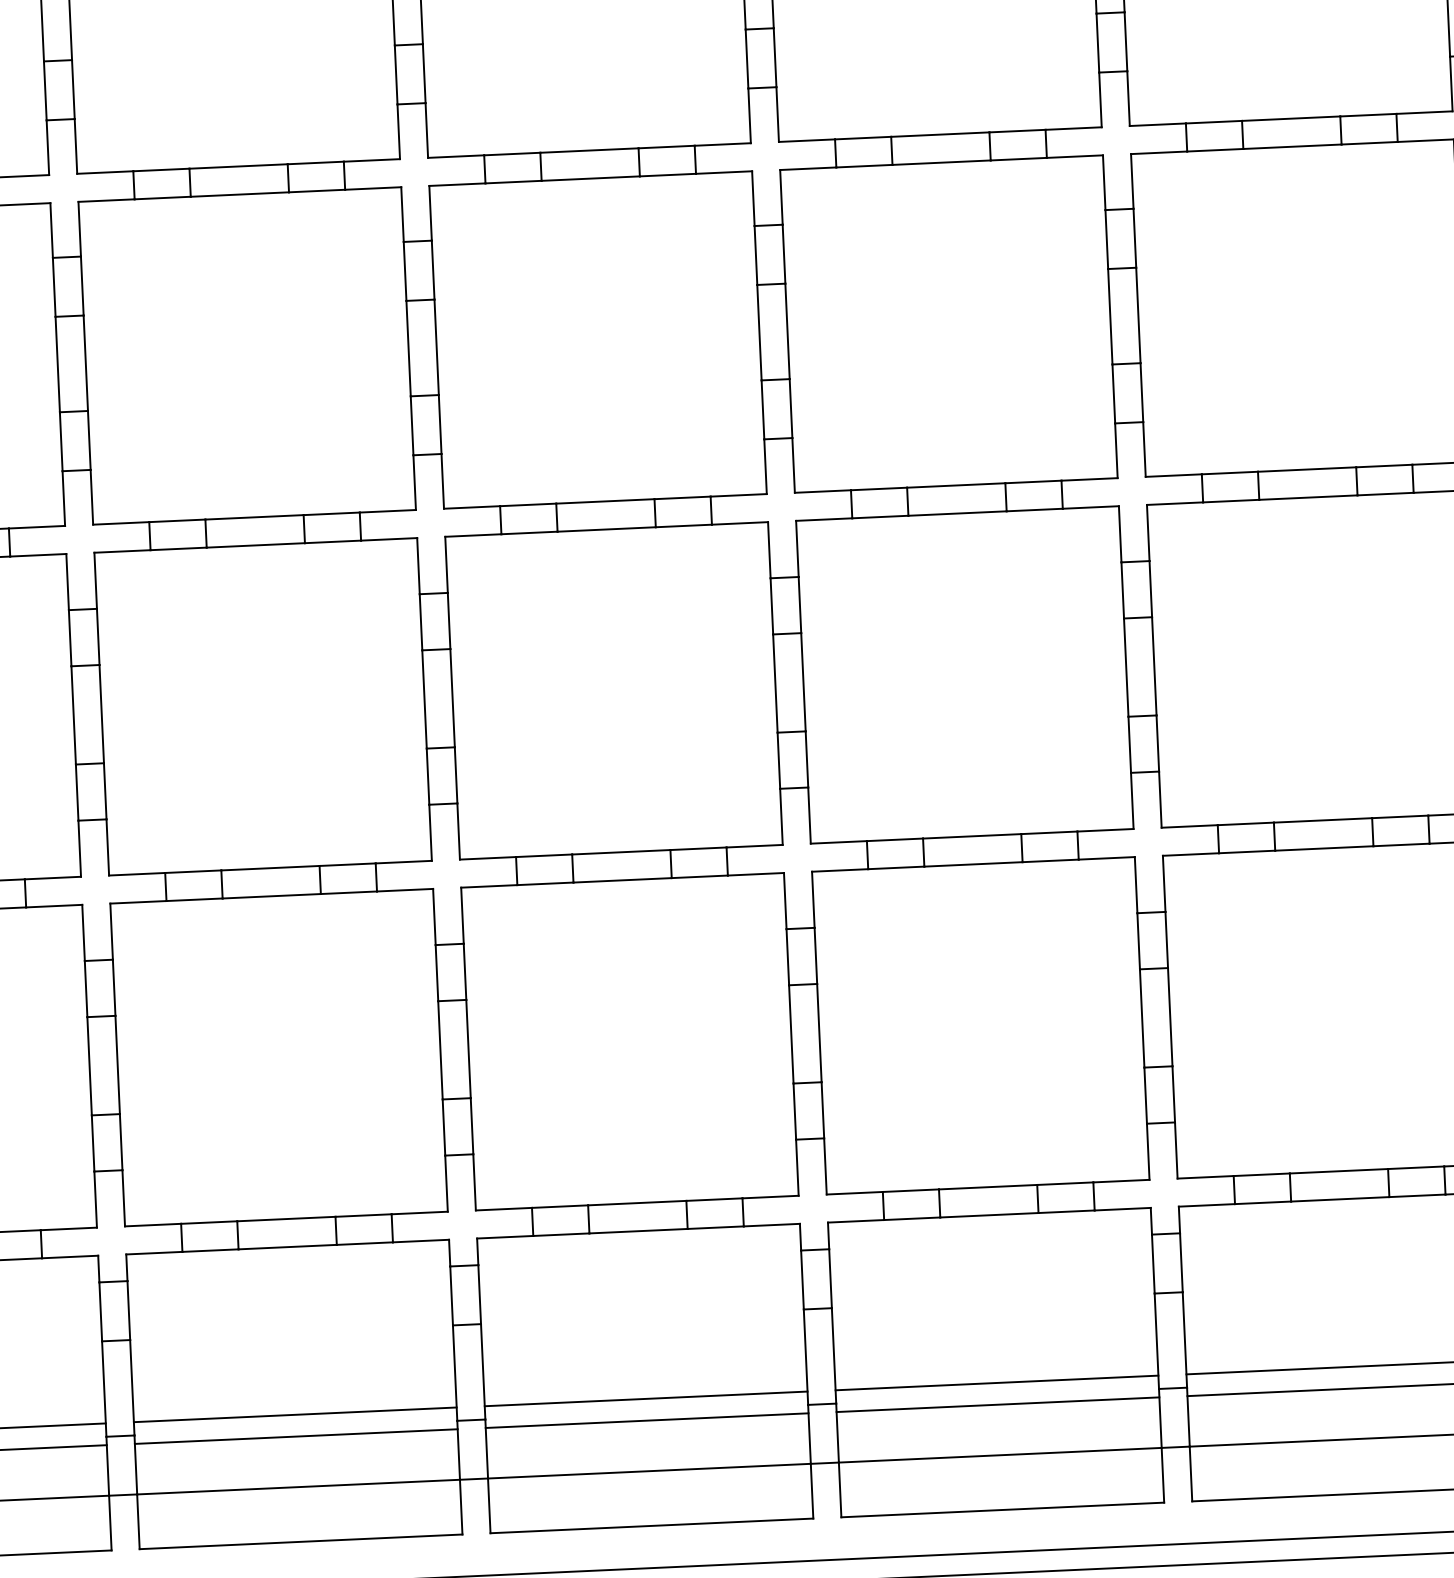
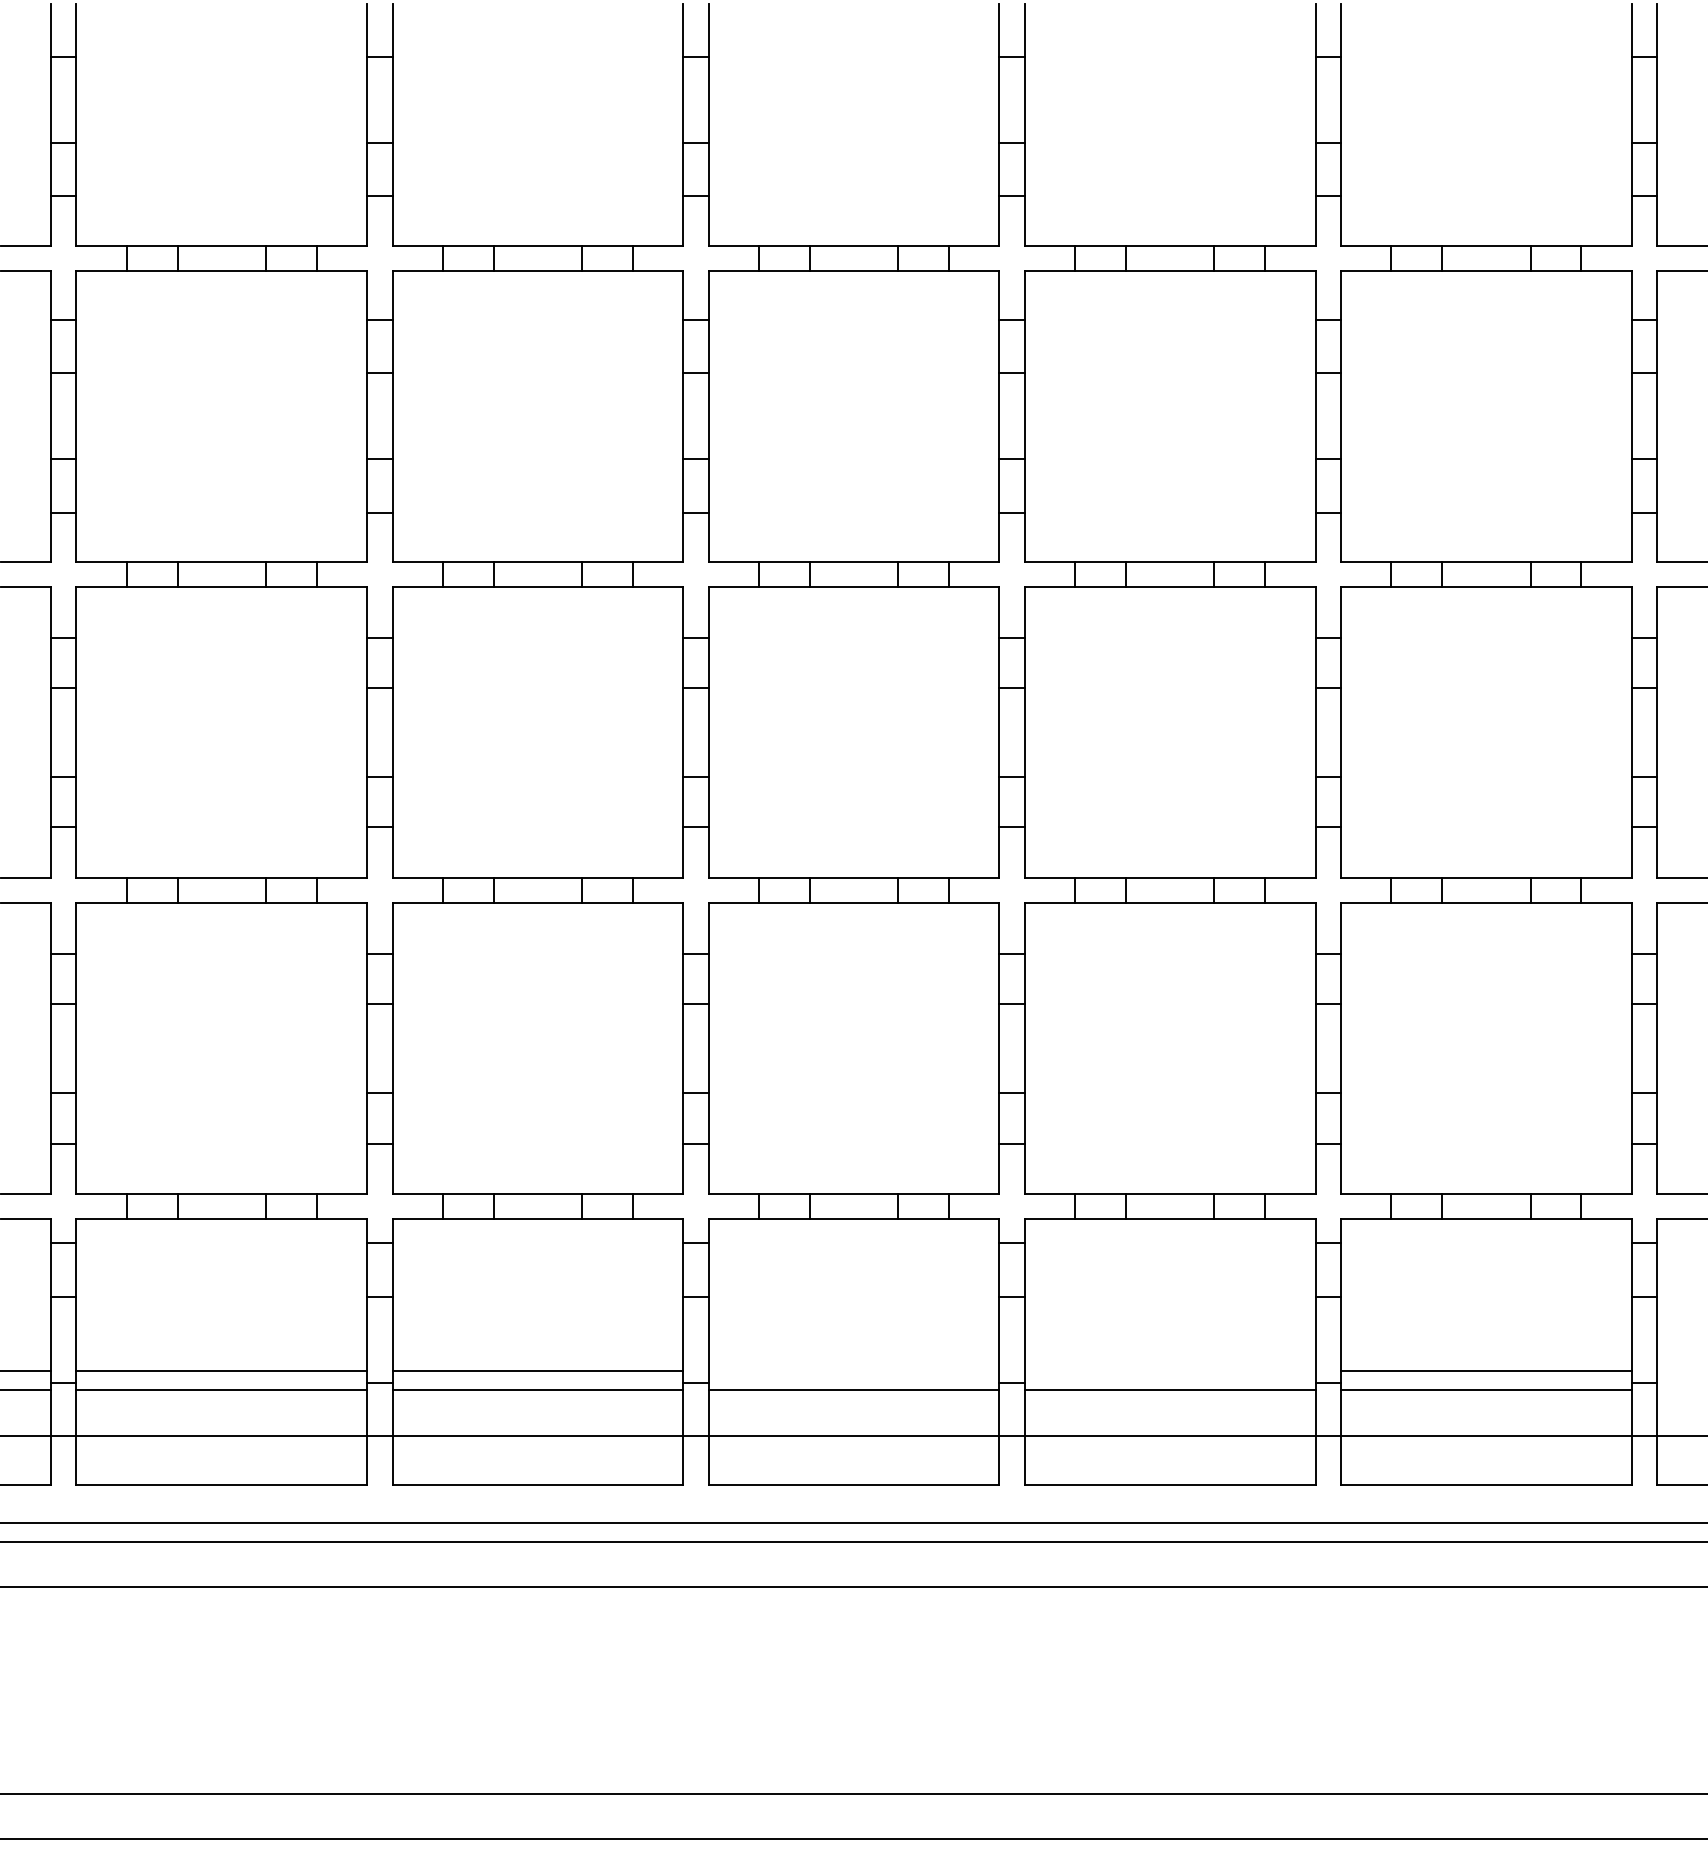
line: (996, 1382) -> (1169, 1370), removed
line: (645, 1398) -> (853, 1370), removed

